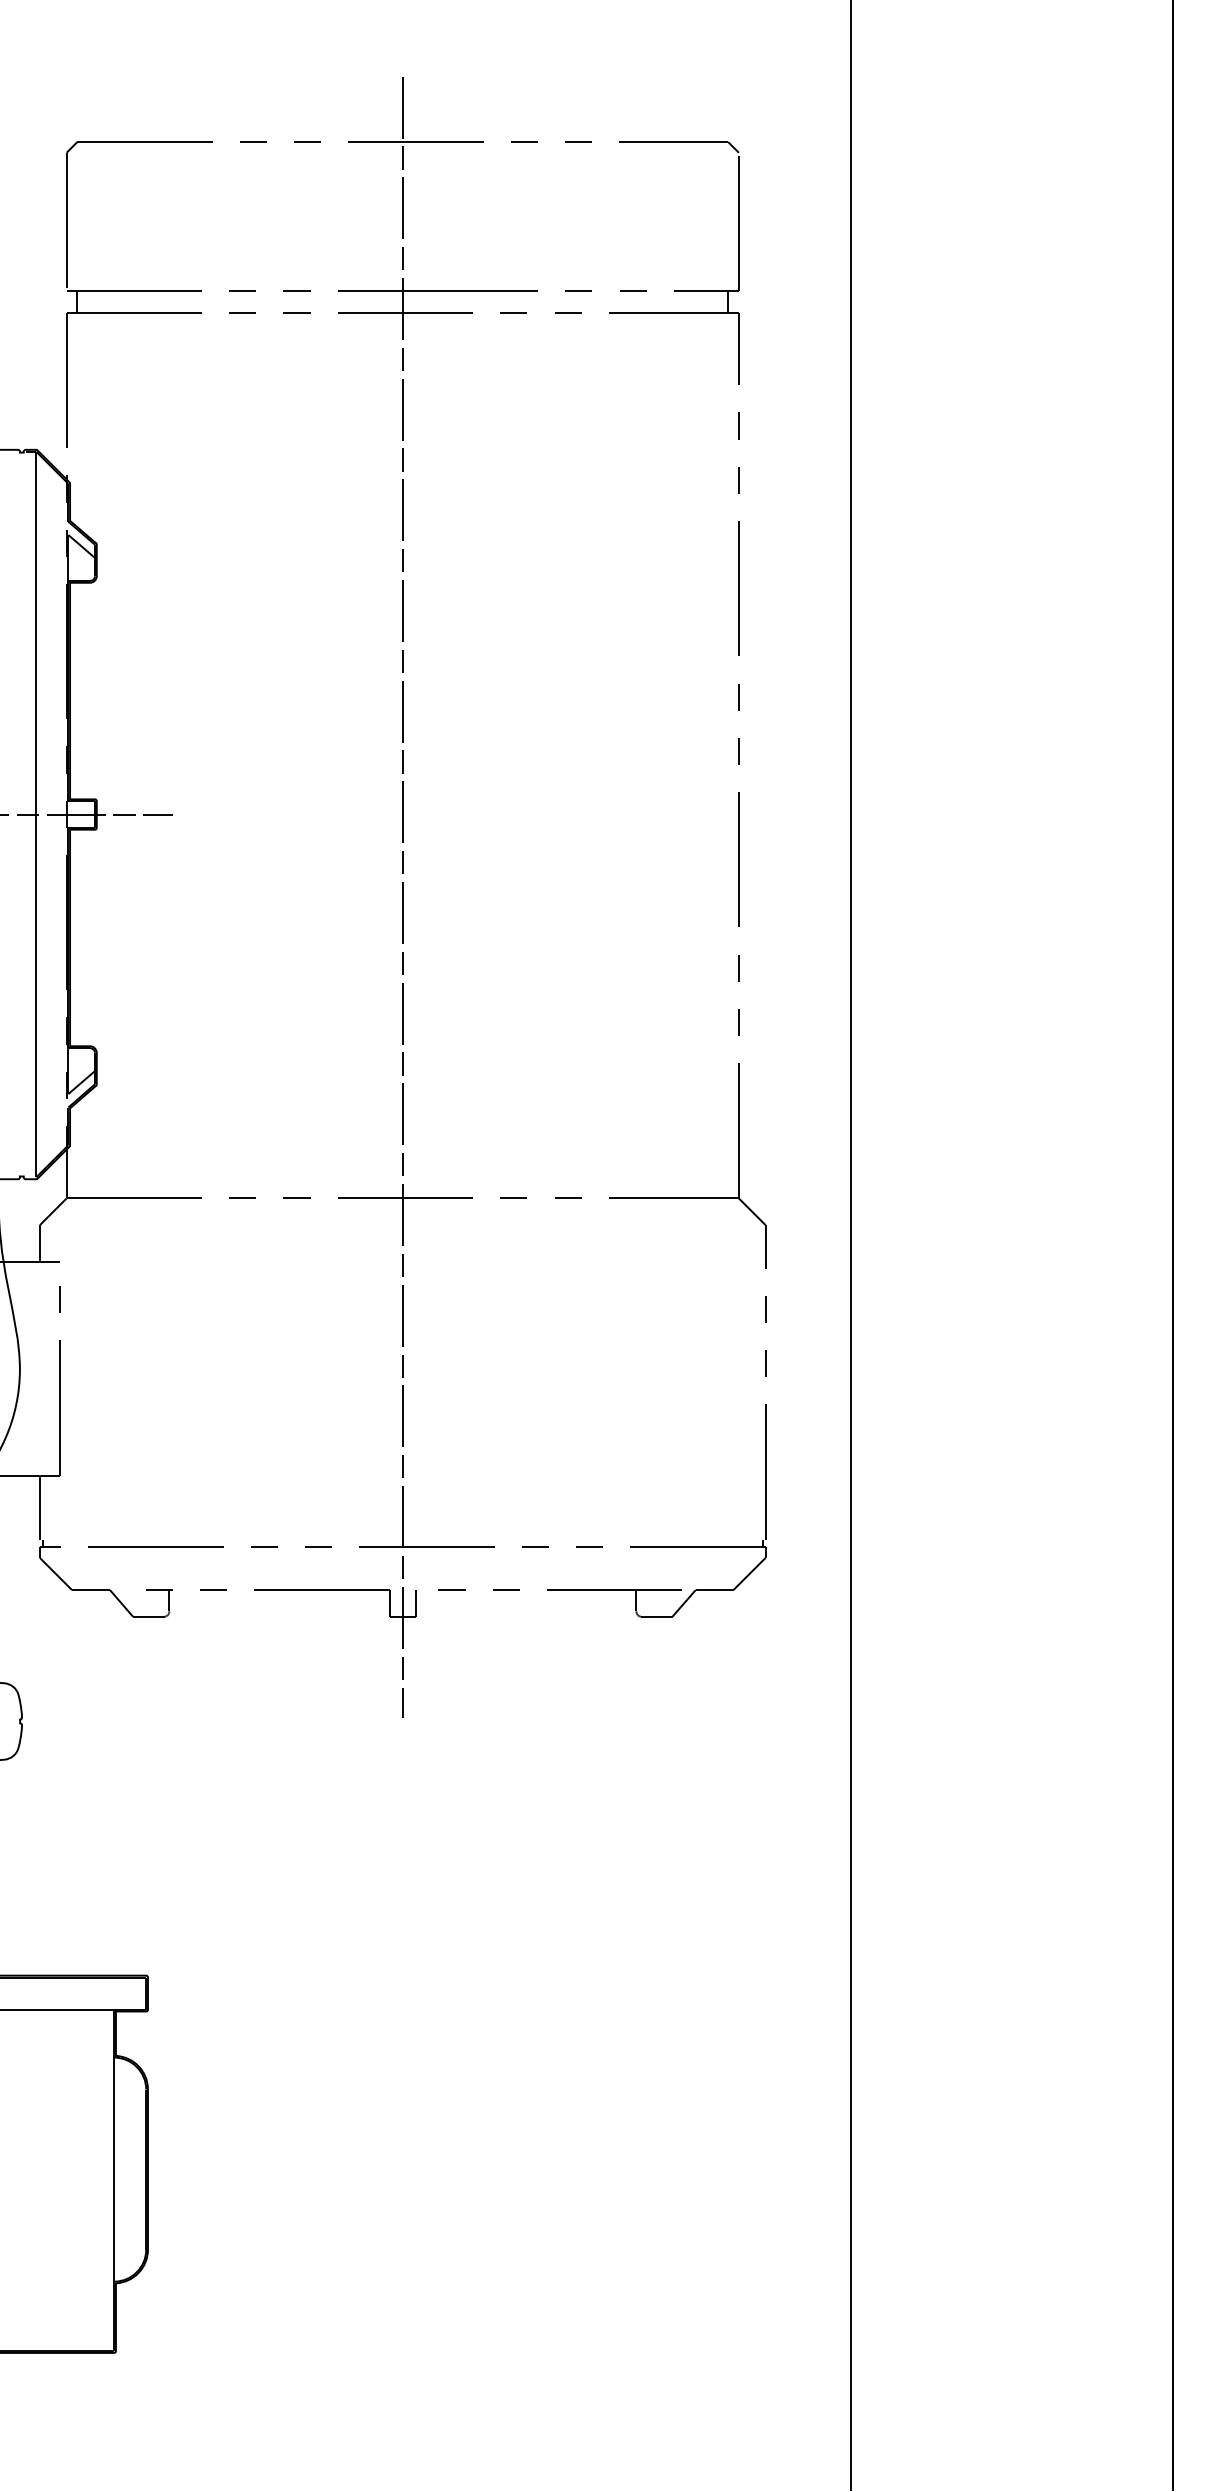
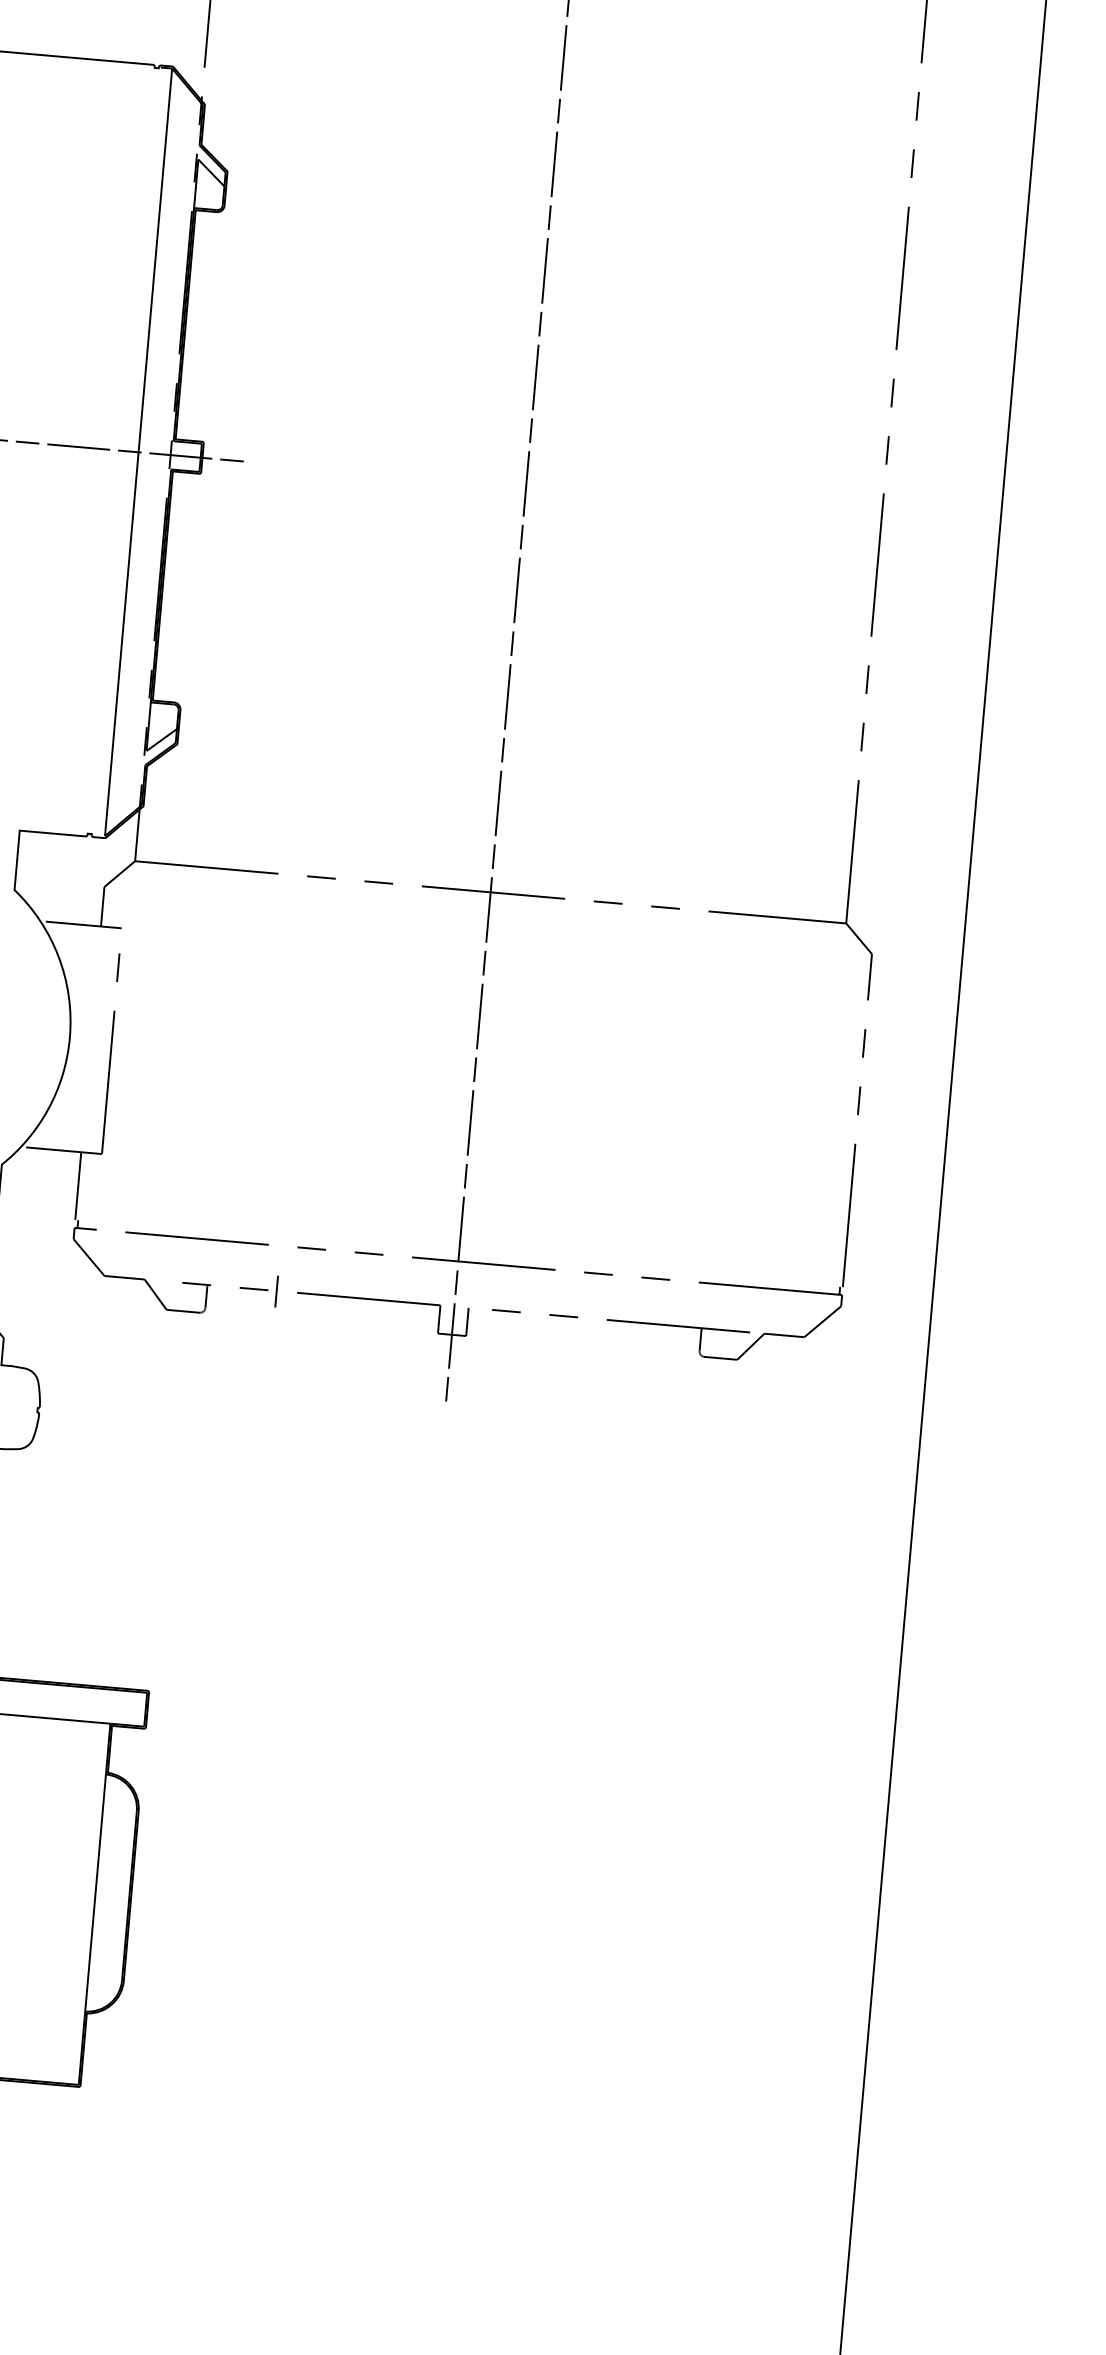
line: (157, 814) -> (266, 463), removed
line: (402, 1702) -> (276, 1291), moved

